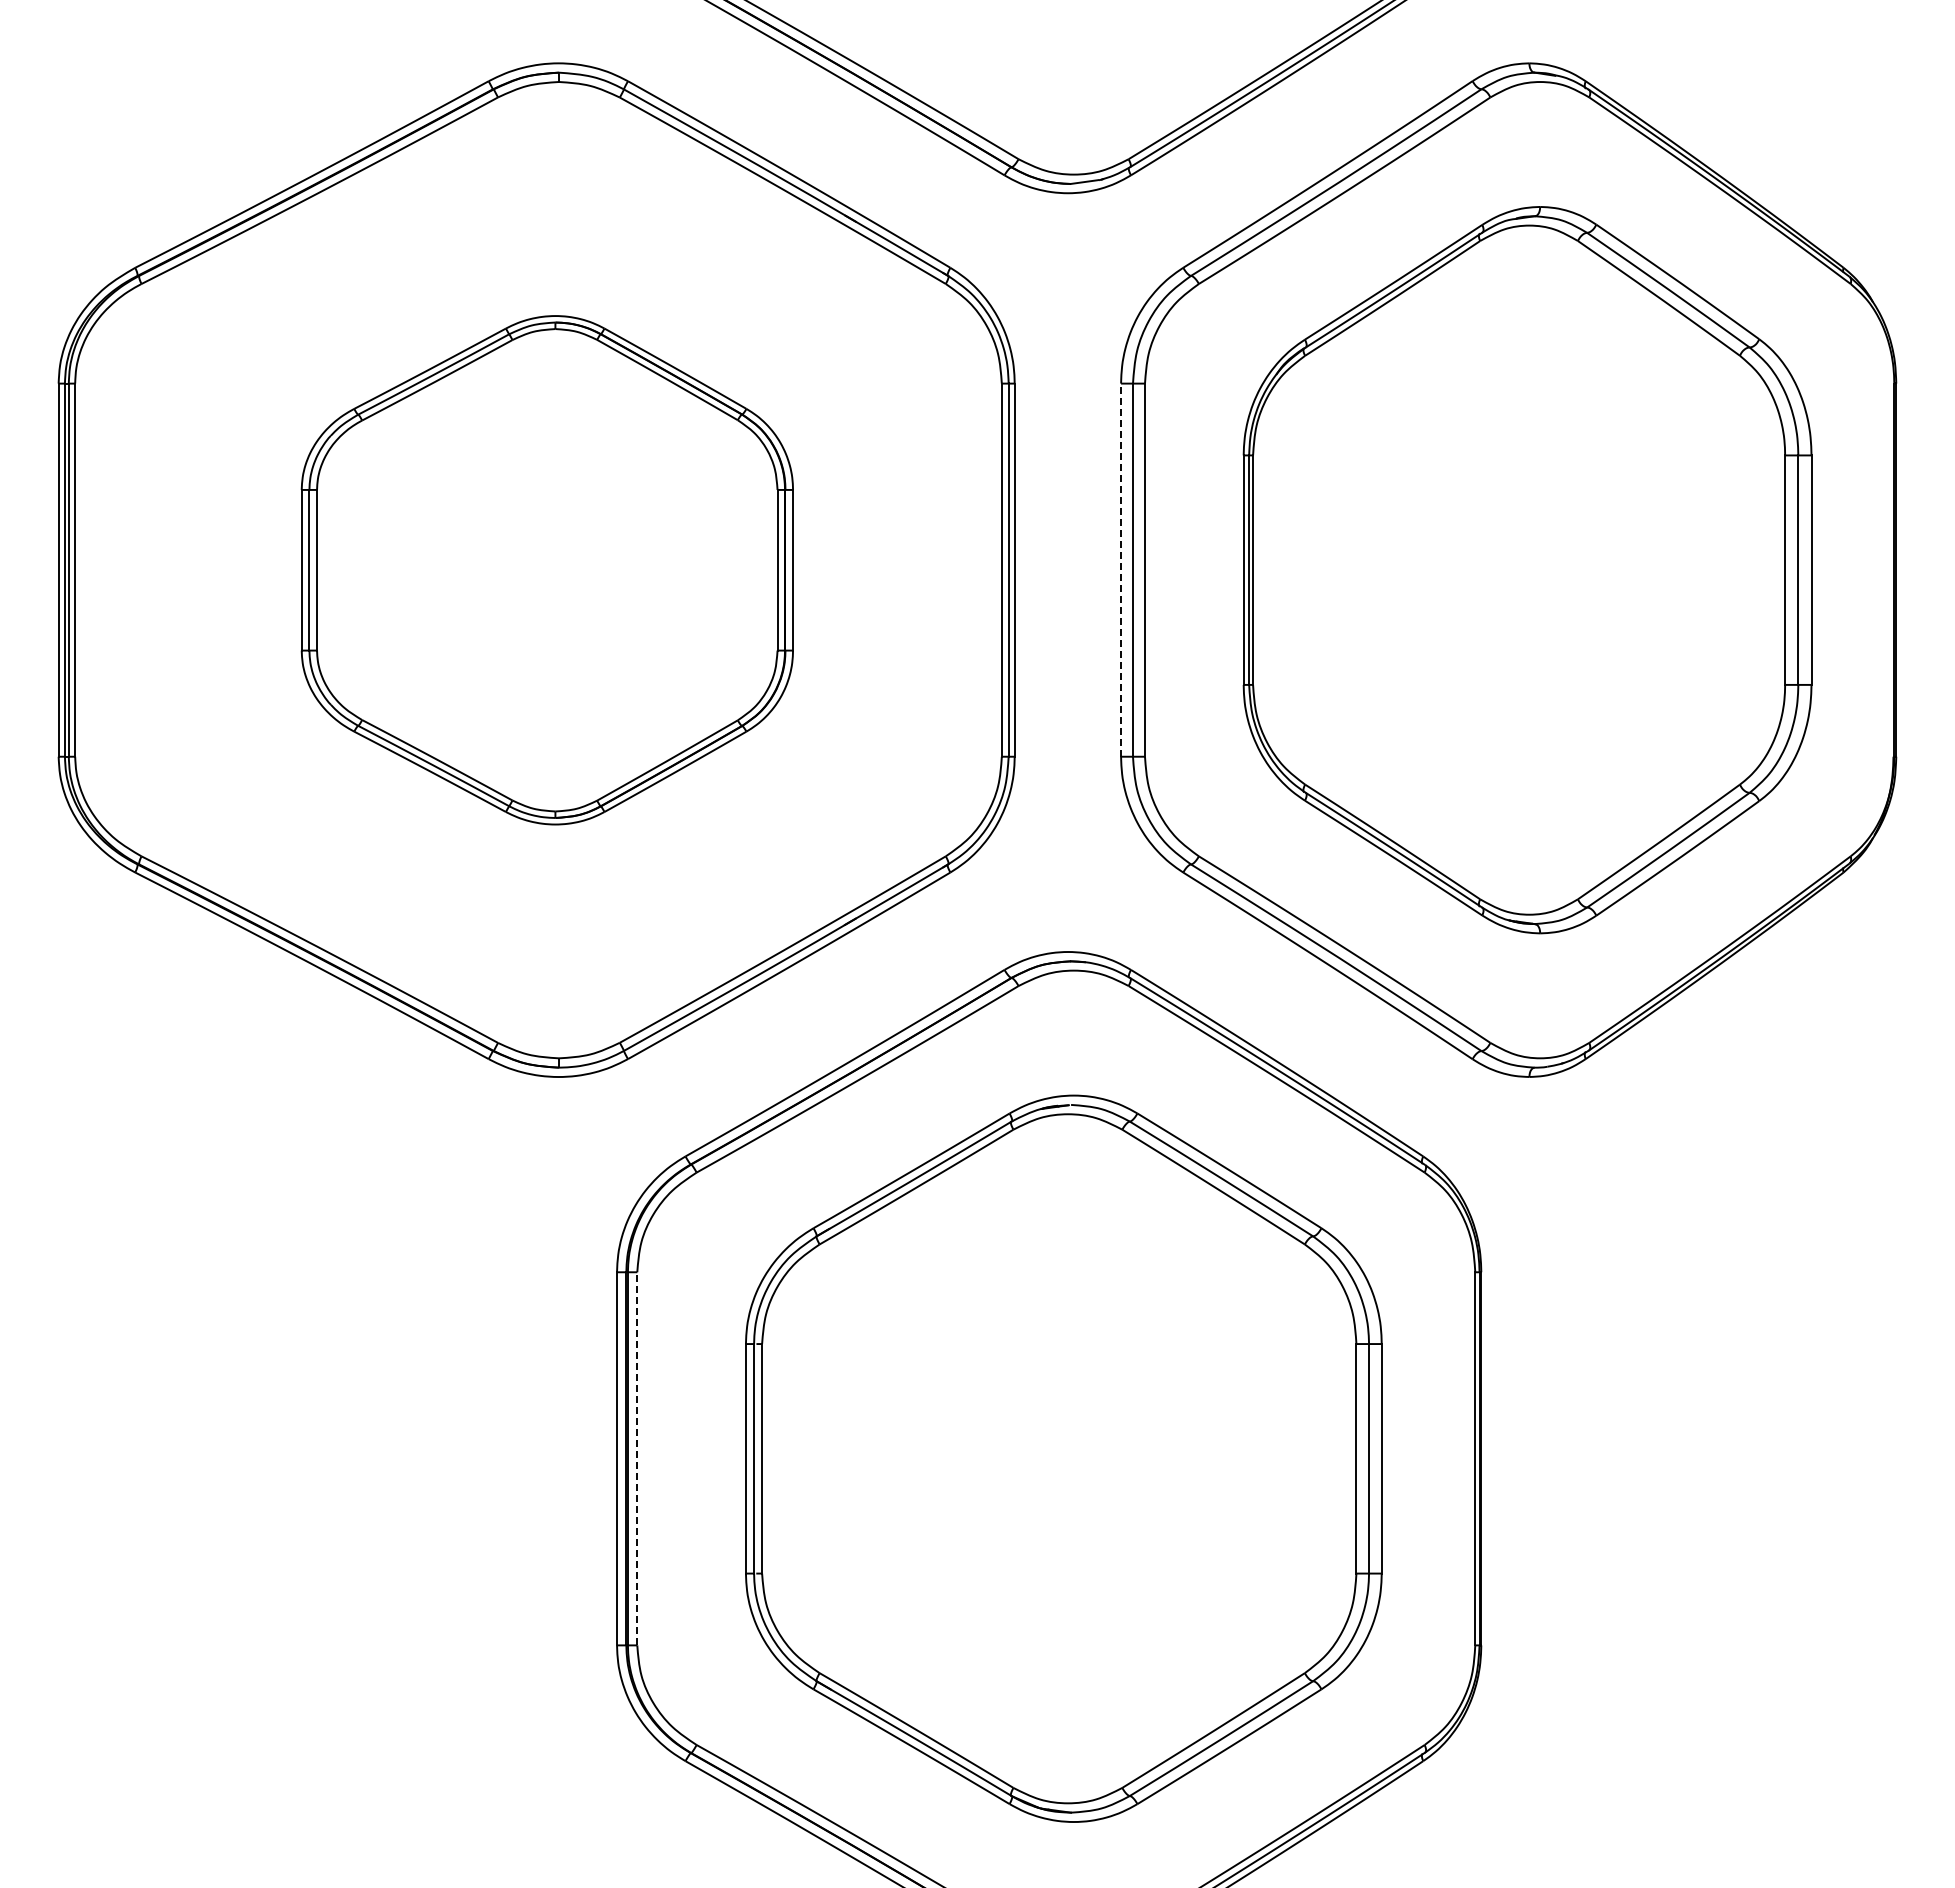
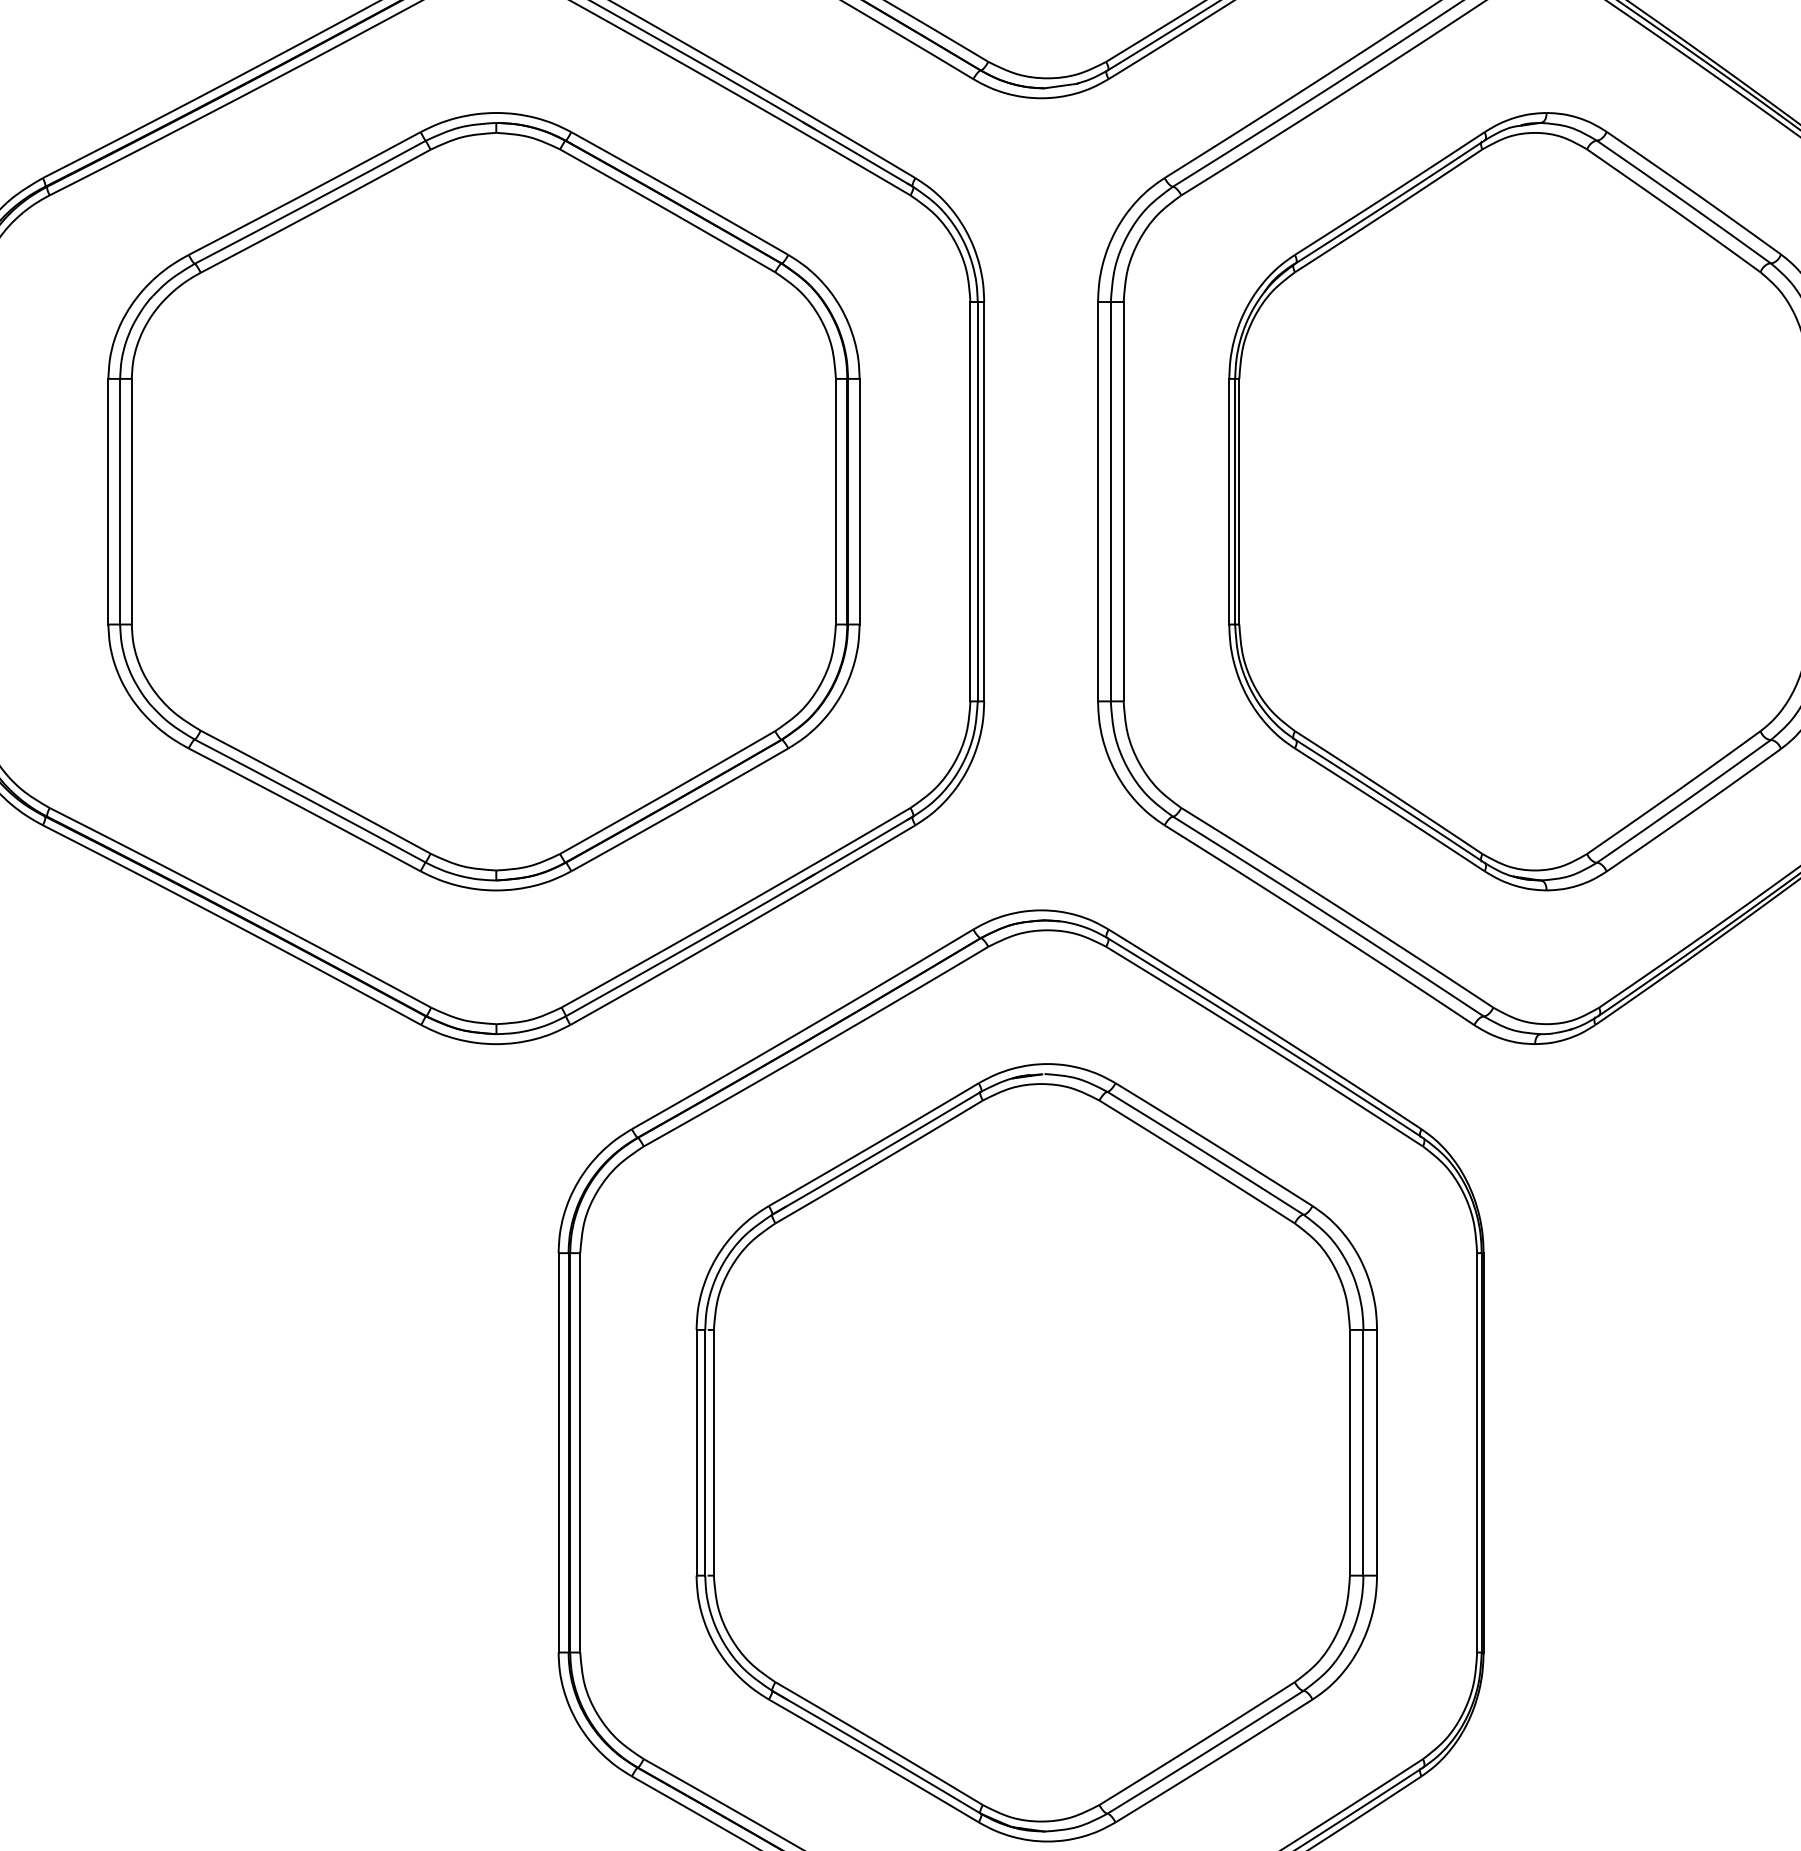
part: (547, 570) -> (484, 502), size x1.43
line: (1121, 570) -> (1098, 502), dashed -> solid
line: (637, 1458) -> (580, 1452), dashed -> solid

